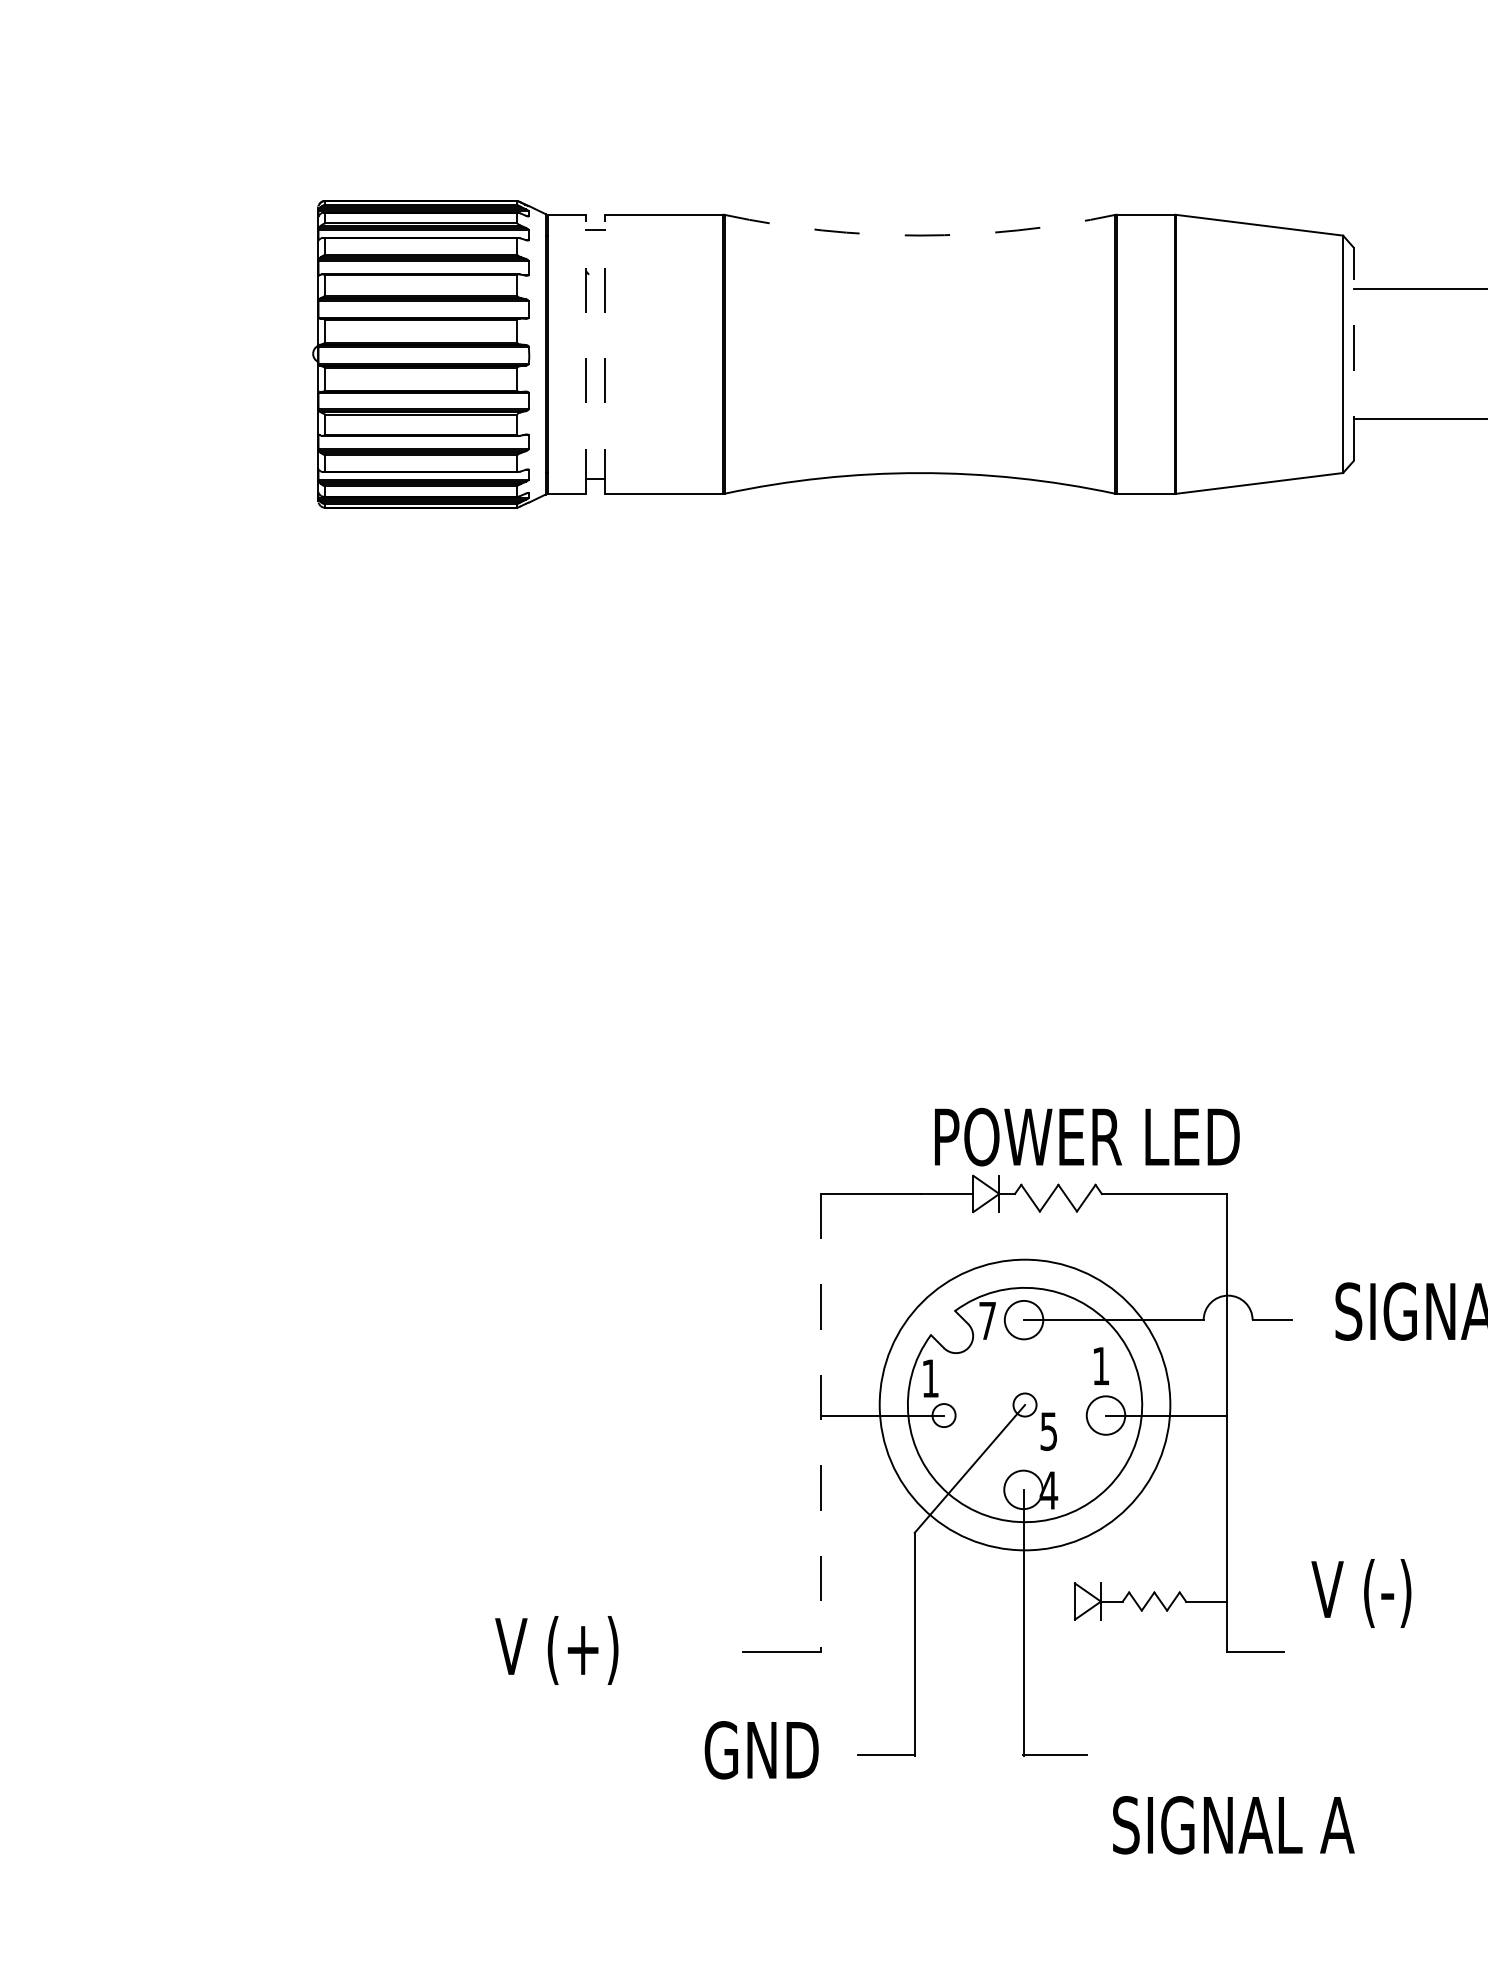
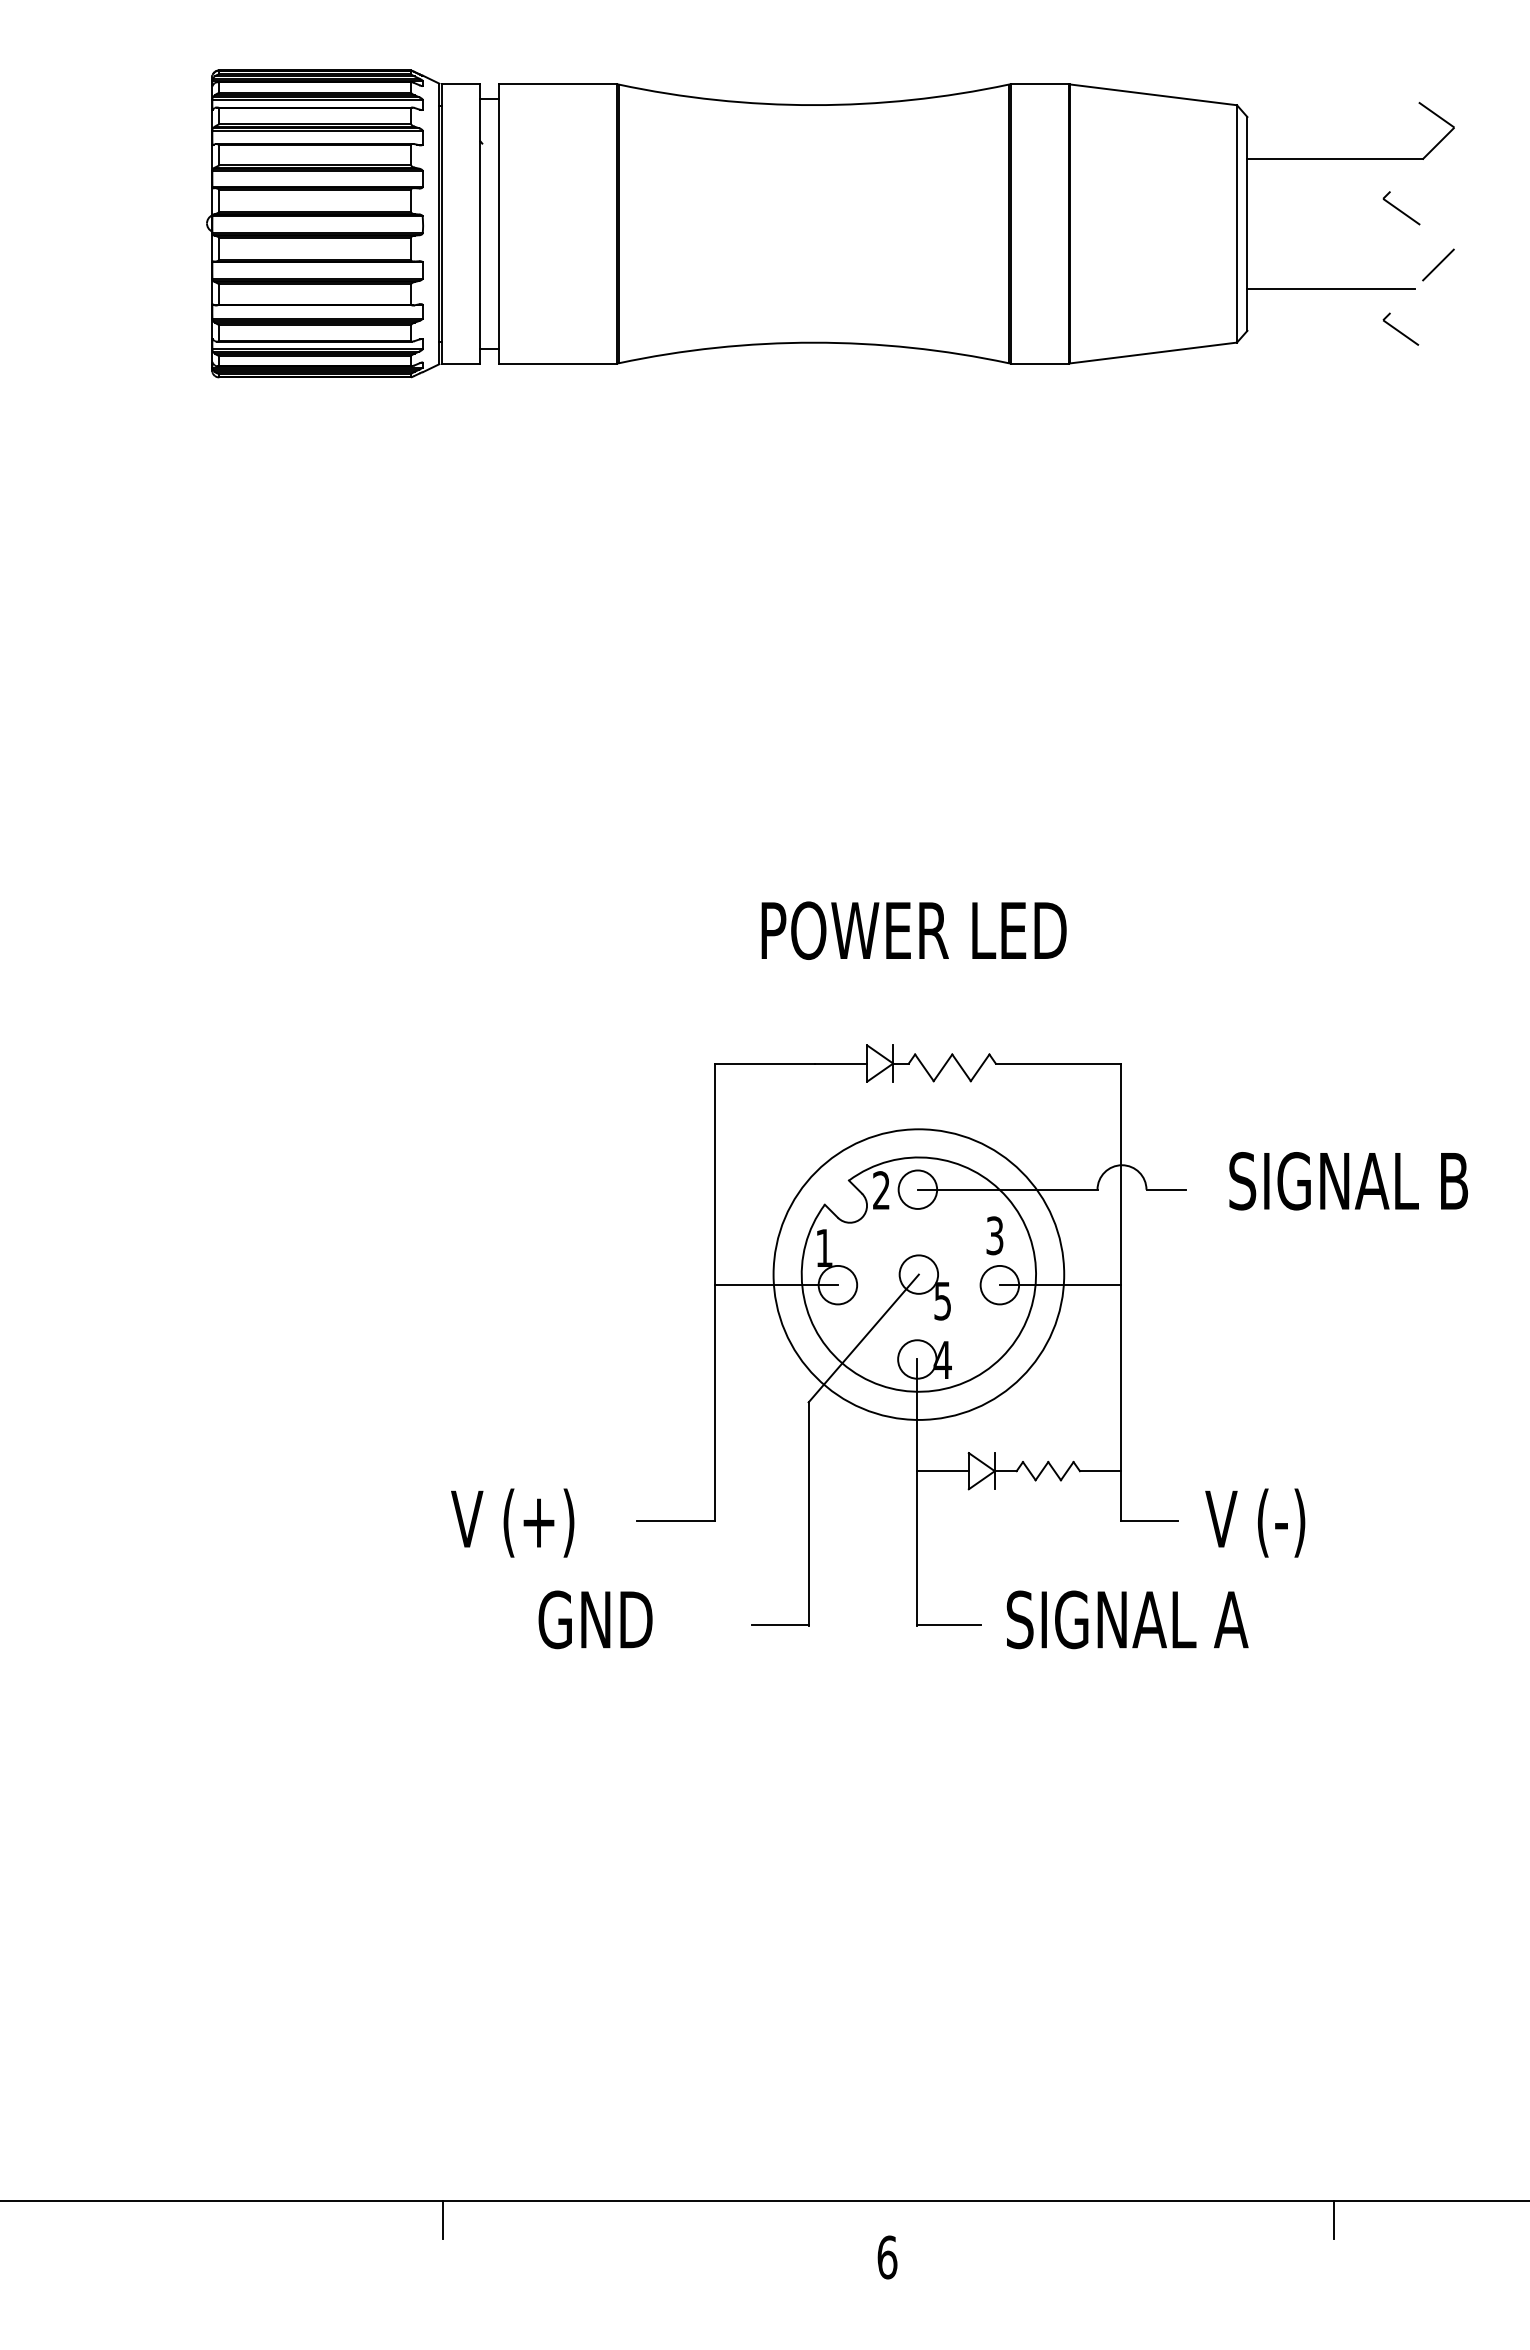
arc: (919, 235) -> (813, 105), dashed -> solid
line: (585, 353) -> (479, 223), dashed -> solid
line: (605, 353) -> (499, 223), dashed -> solid
line: (1353, 353) -> (1247, 223), dashed -> solid
text: (1086, 1136) -> (913, 930), moved
text: (987, 1320) -> (881, 1190), 7 -> 2
text: (1100, 1365) -> (994, 1235), 1 -> 3
circle: (1024, 1404) -> (918, 1274), size x1.67
circle: (943, 1414) -> (837, 1284), size x1.67
line: (820, 1422) -> (714, 1292), dashed -> solid
text: (1361, 1592) -> (1255, 1522), moved
line: (1048, 1601) -> (942, 1471), added
text: (556, 1649) -> (512, 1522), moved
text: (761, 1749) -> (595, 1619), moved
text: (1233, 1824) -> (1127, 1619), moved

